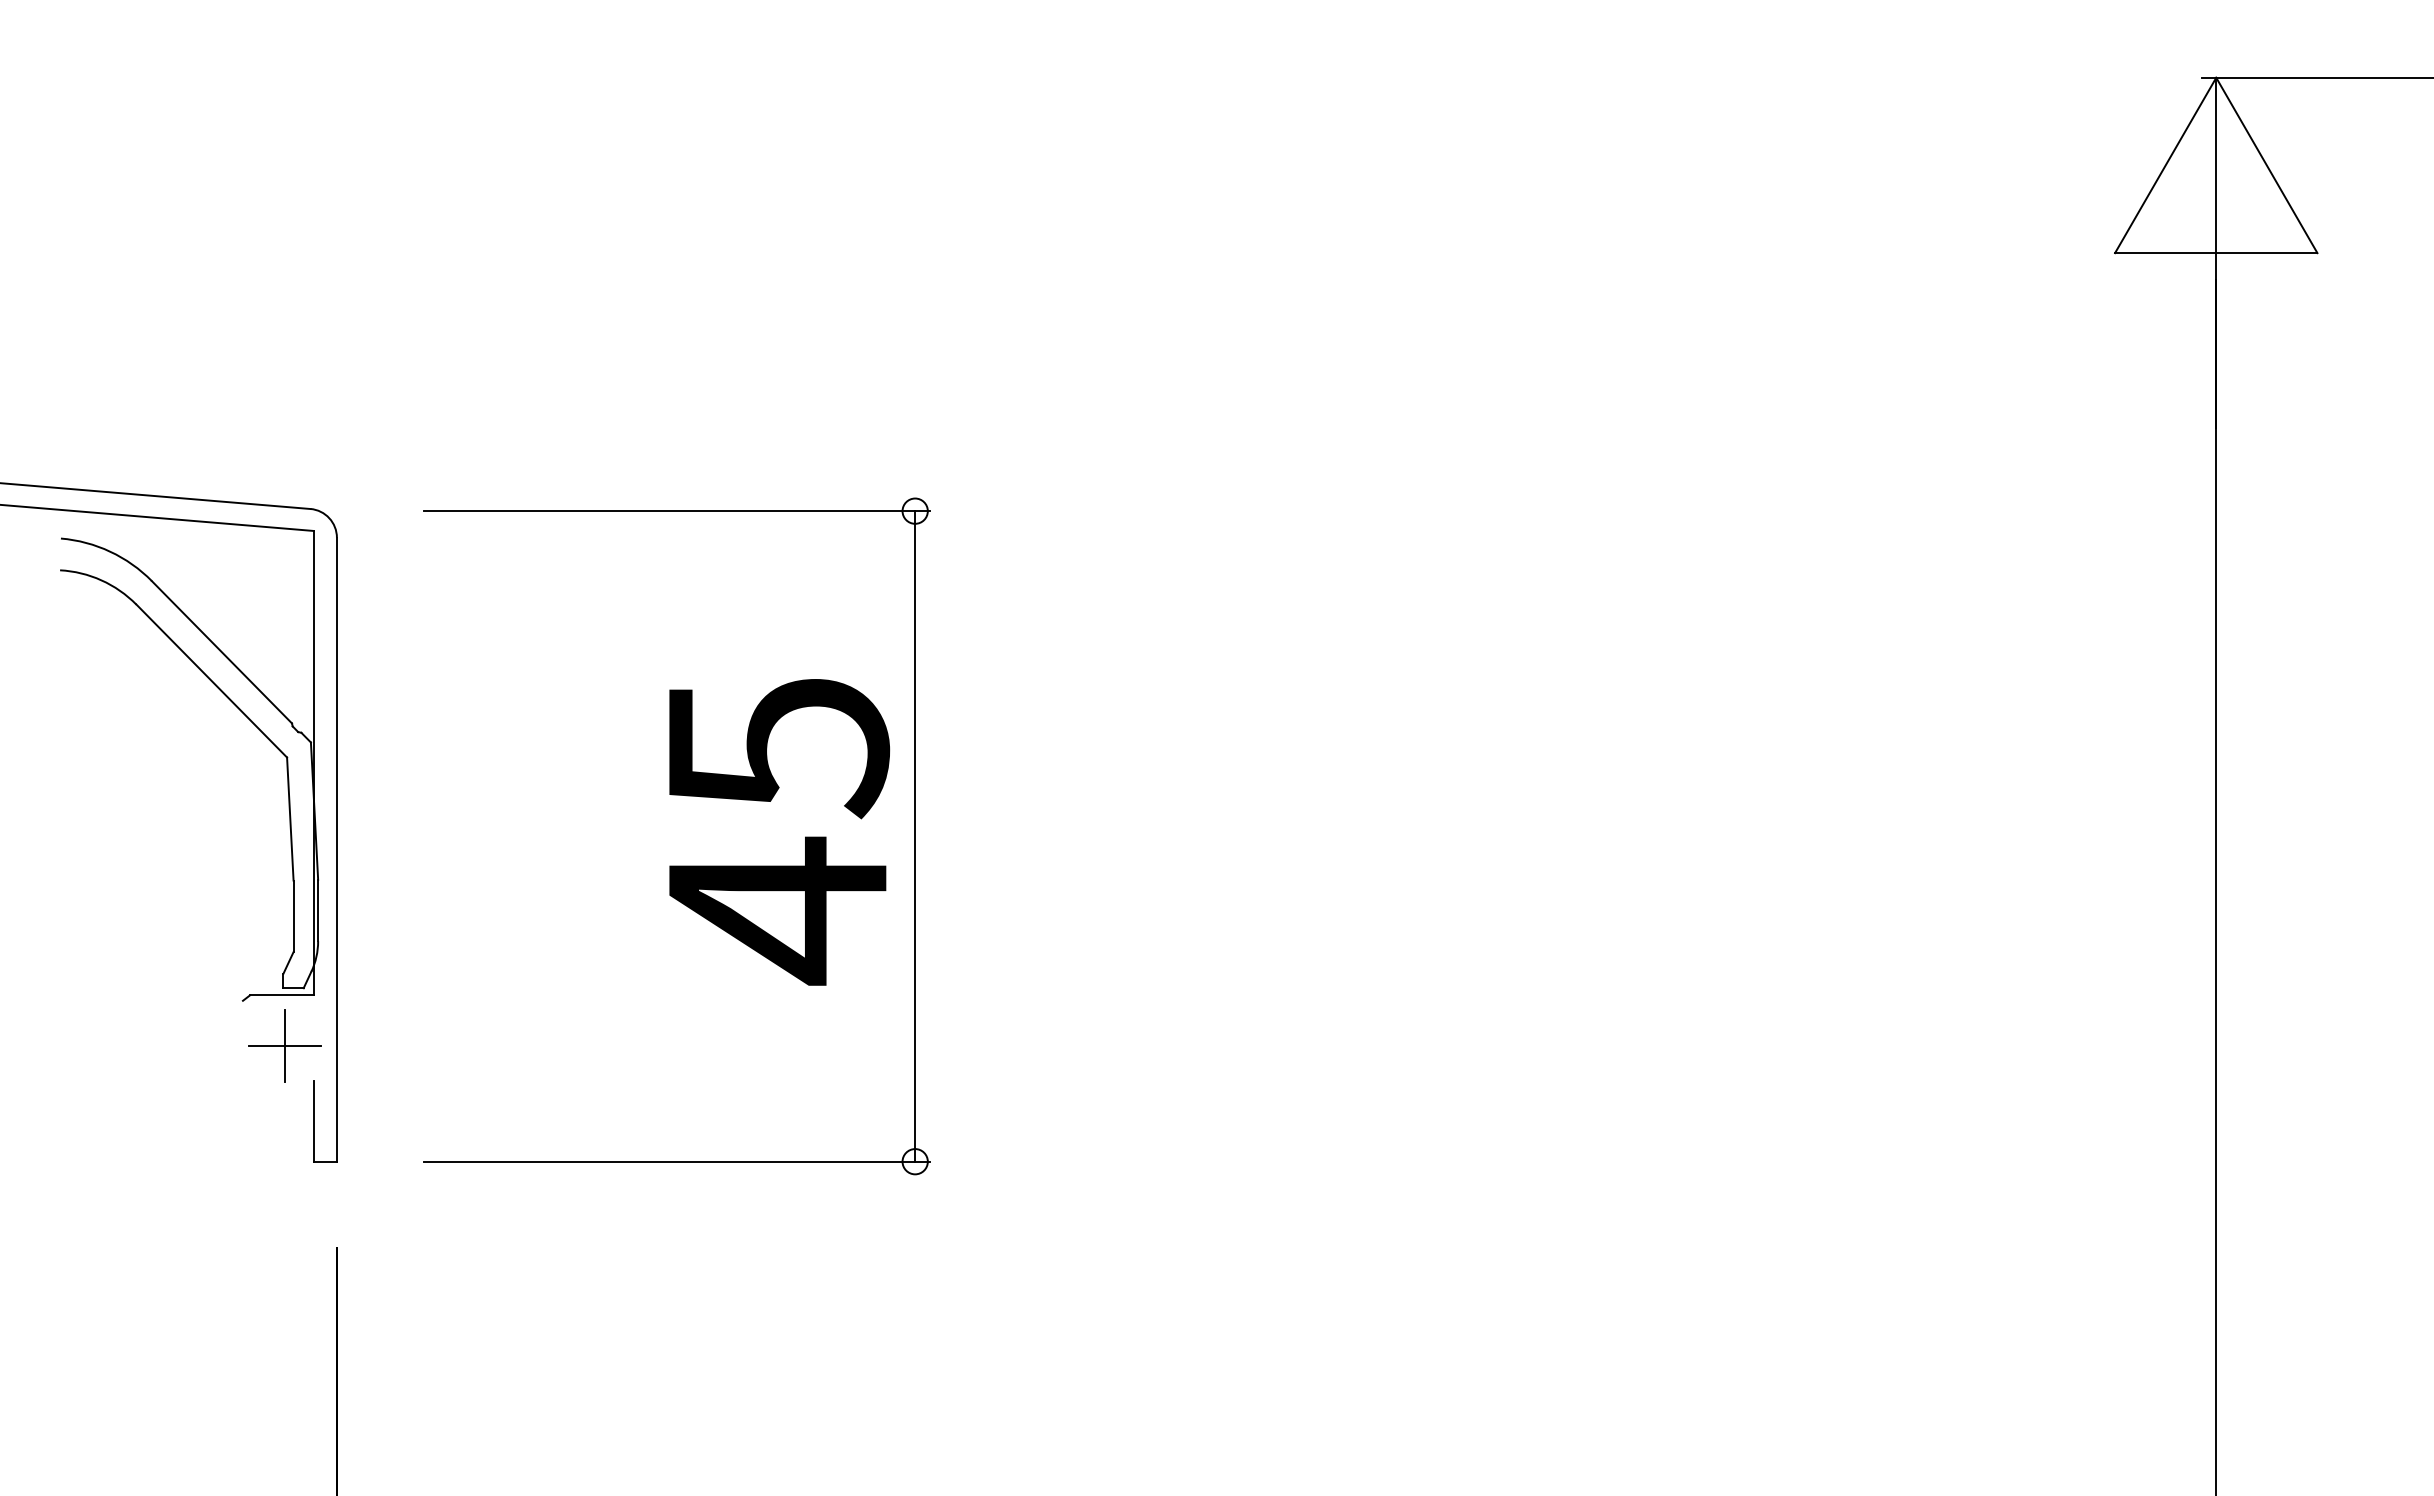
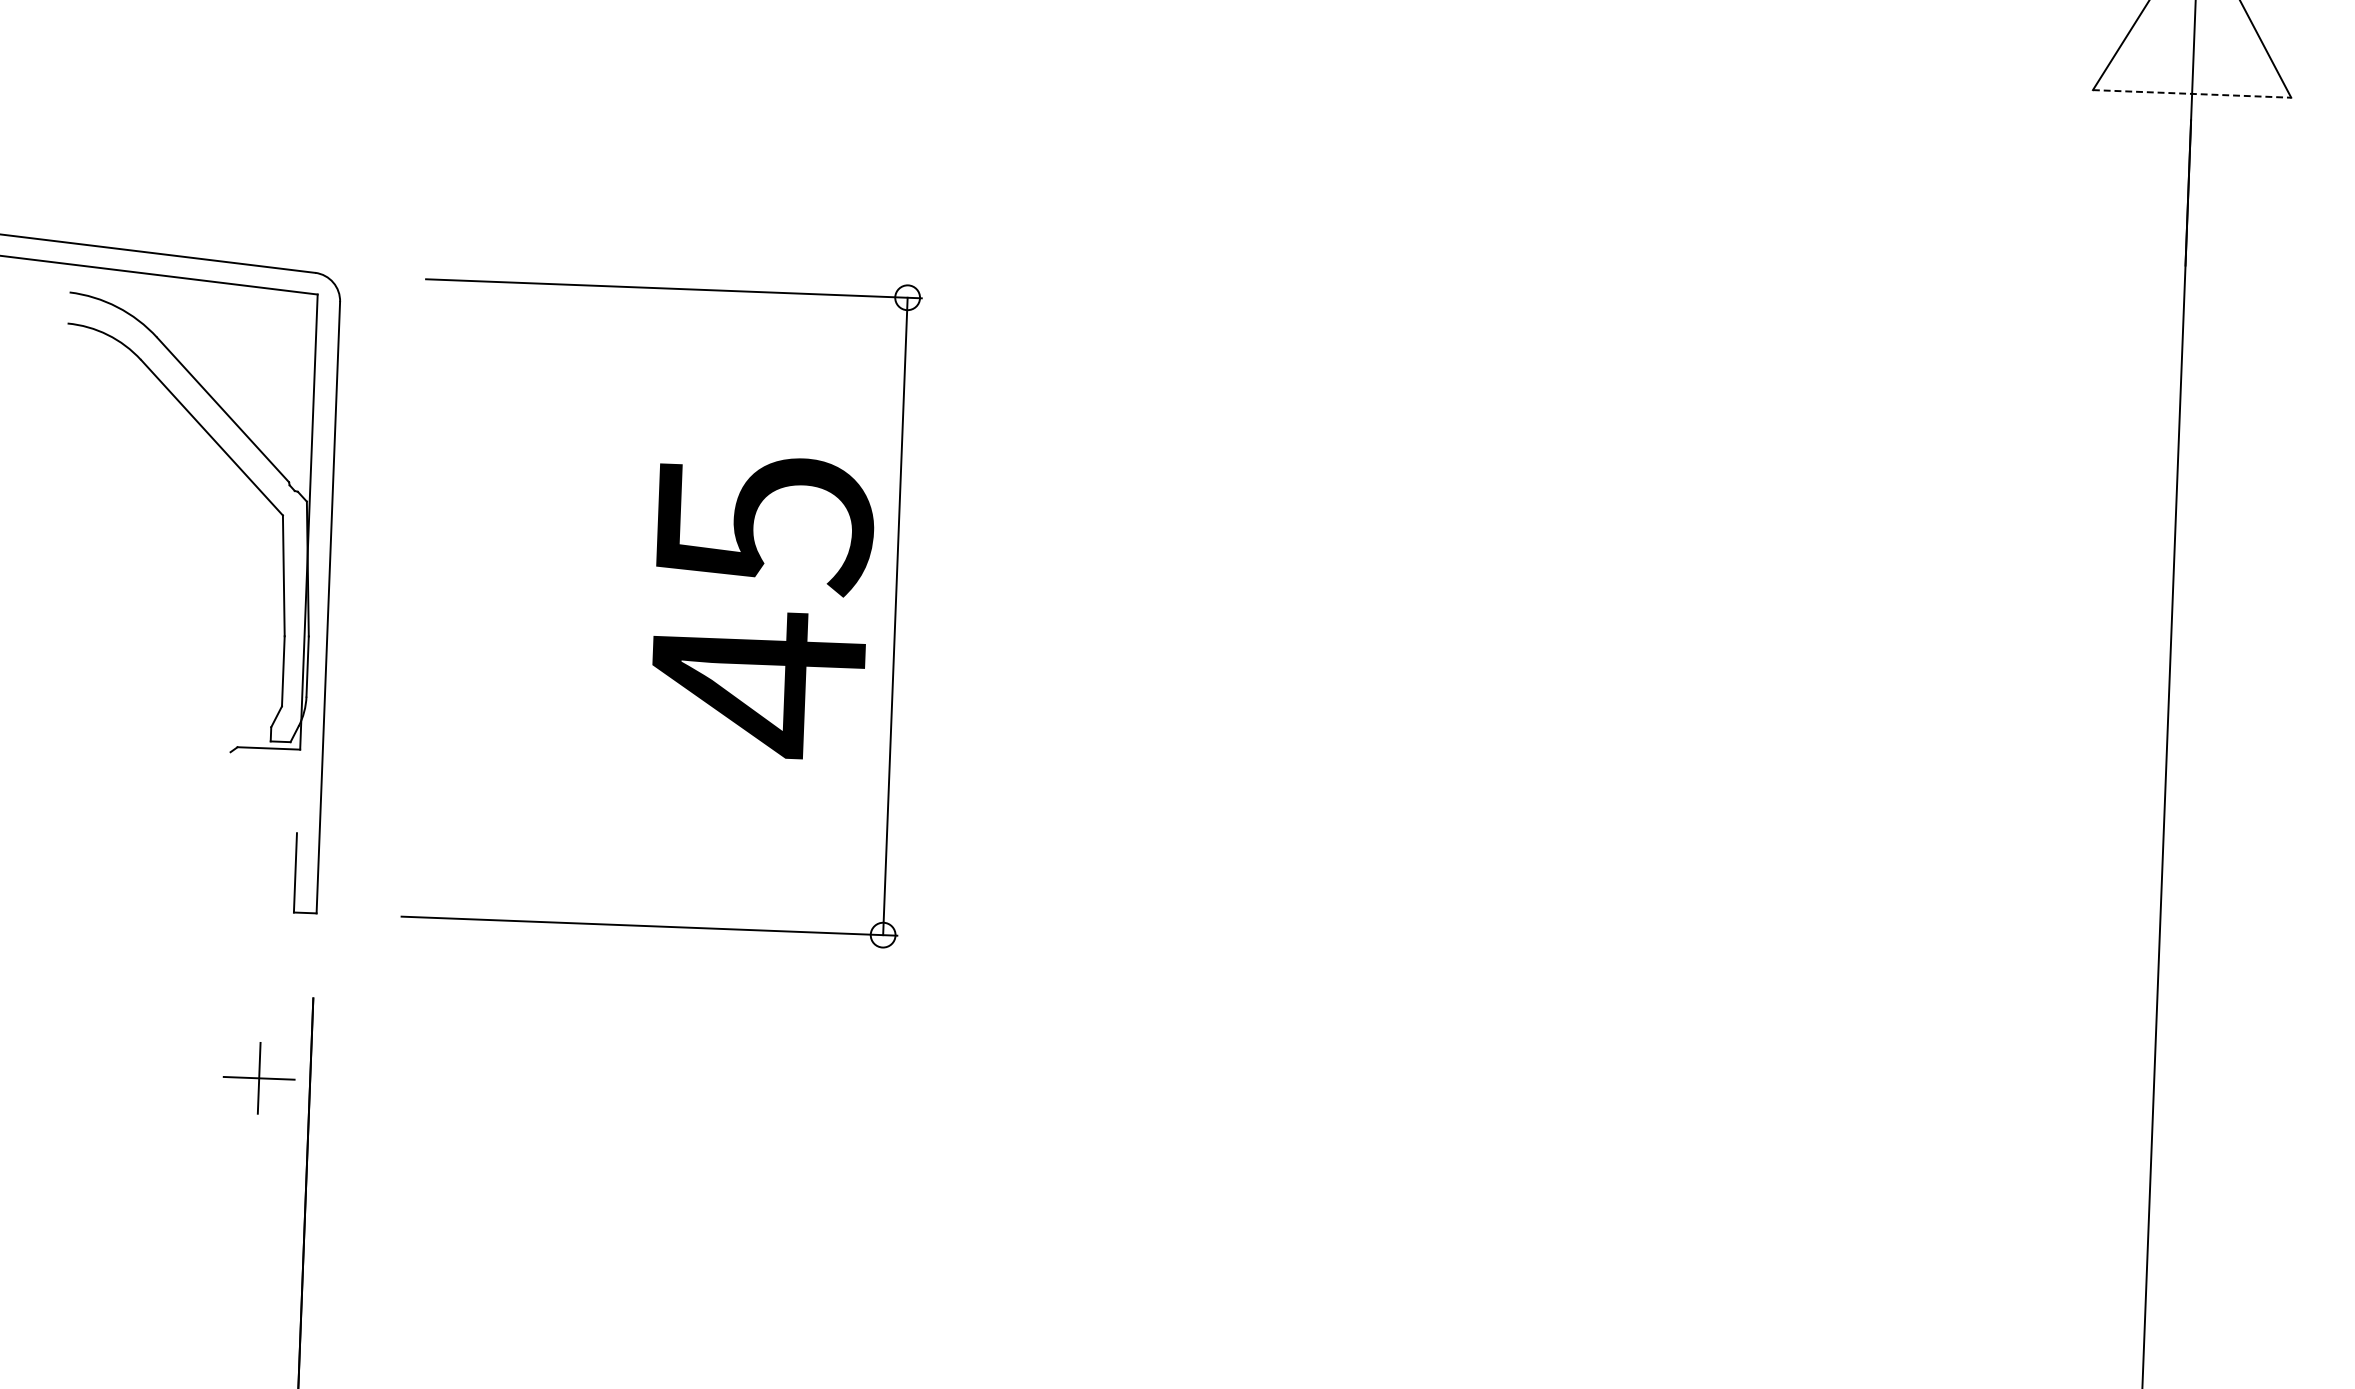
line: (2216, 253) -> (2192, 94), solid -> dashed
part: (284, 1045) -> (258, 1077), moved

